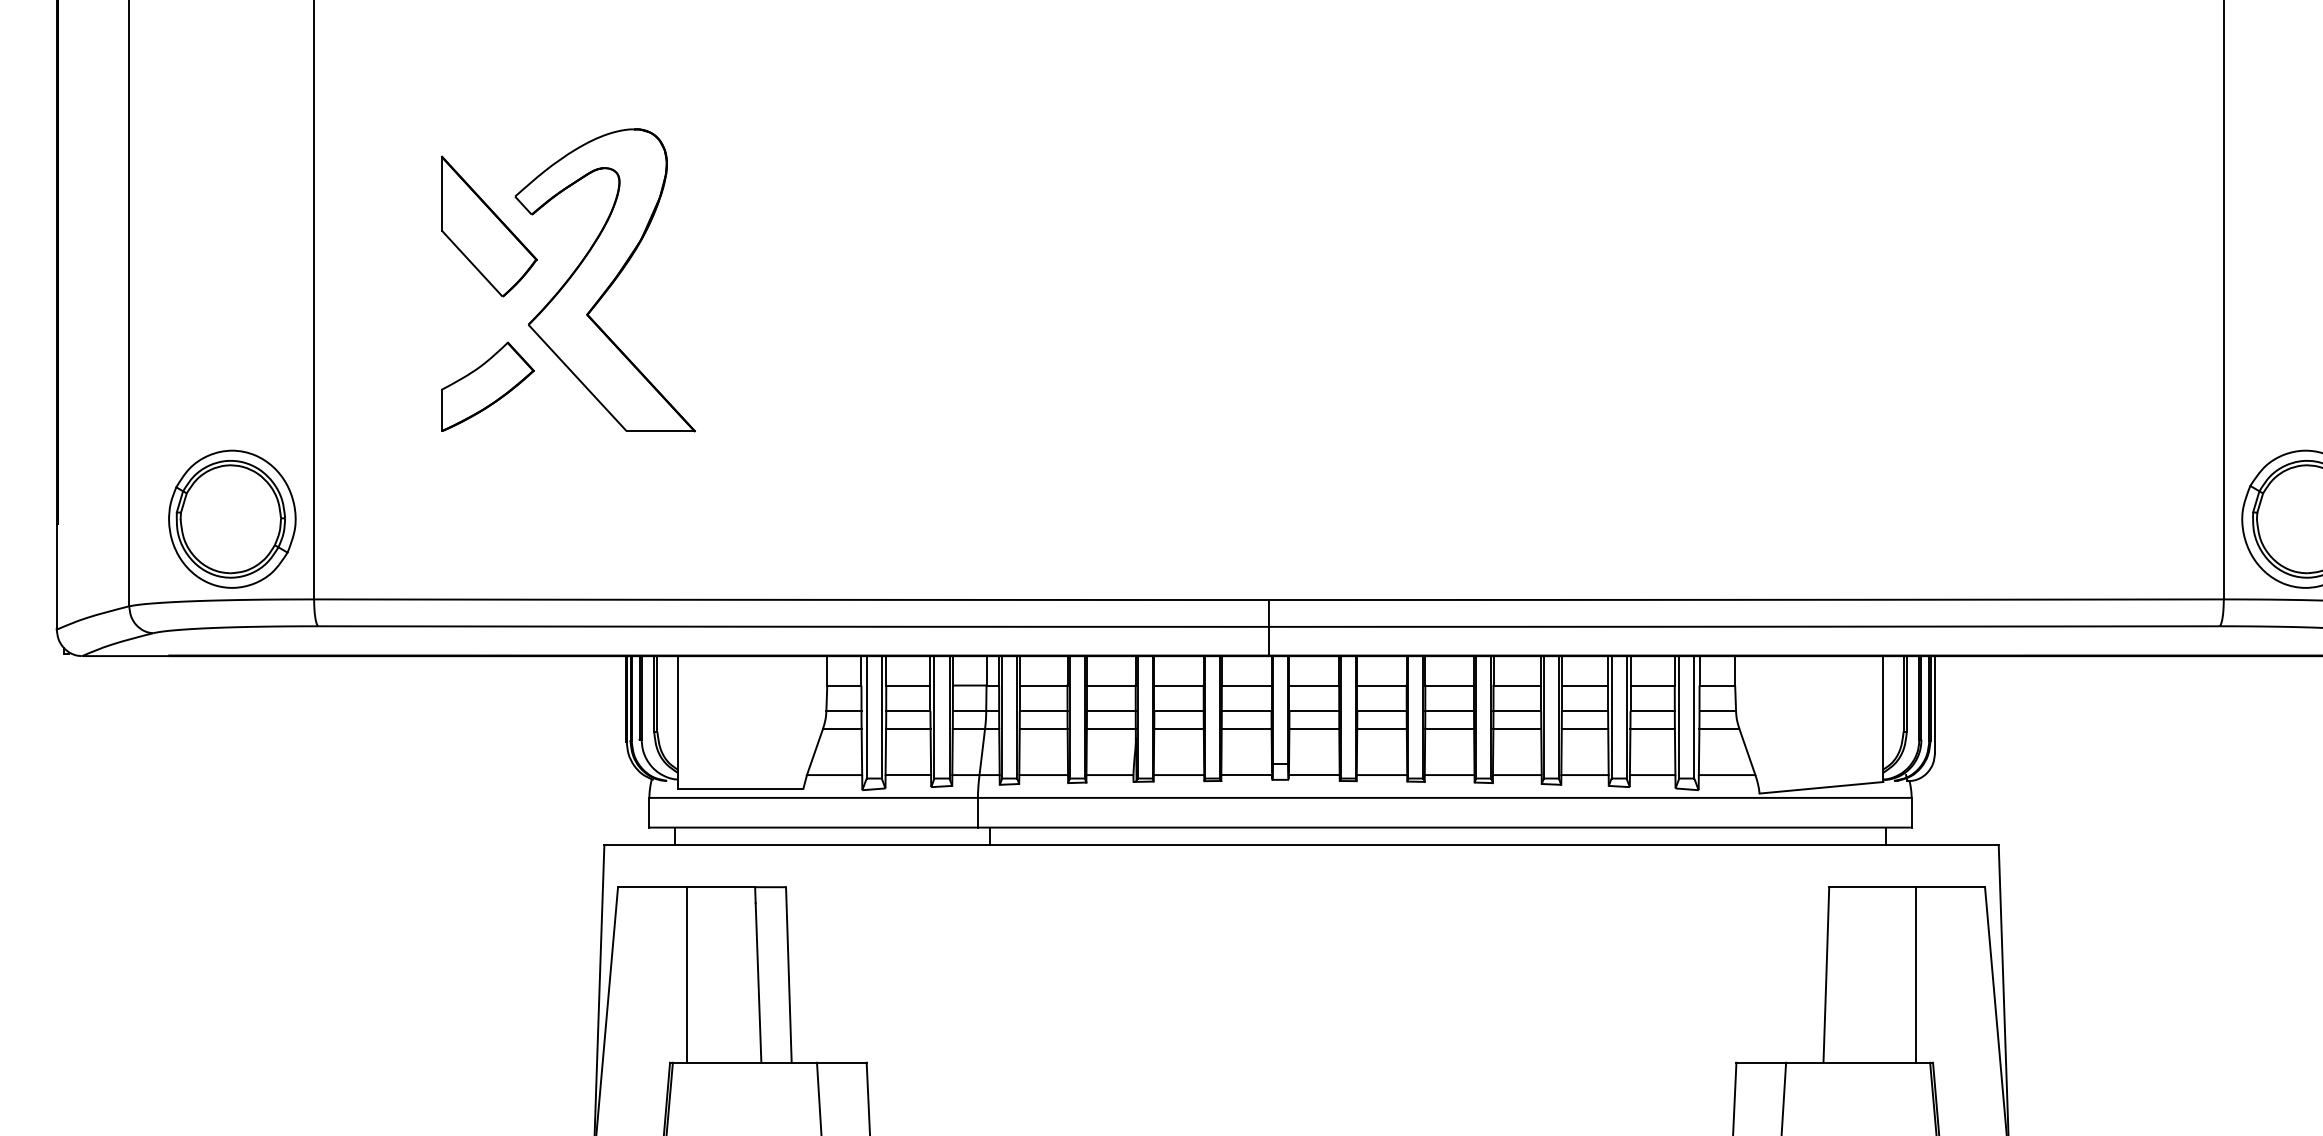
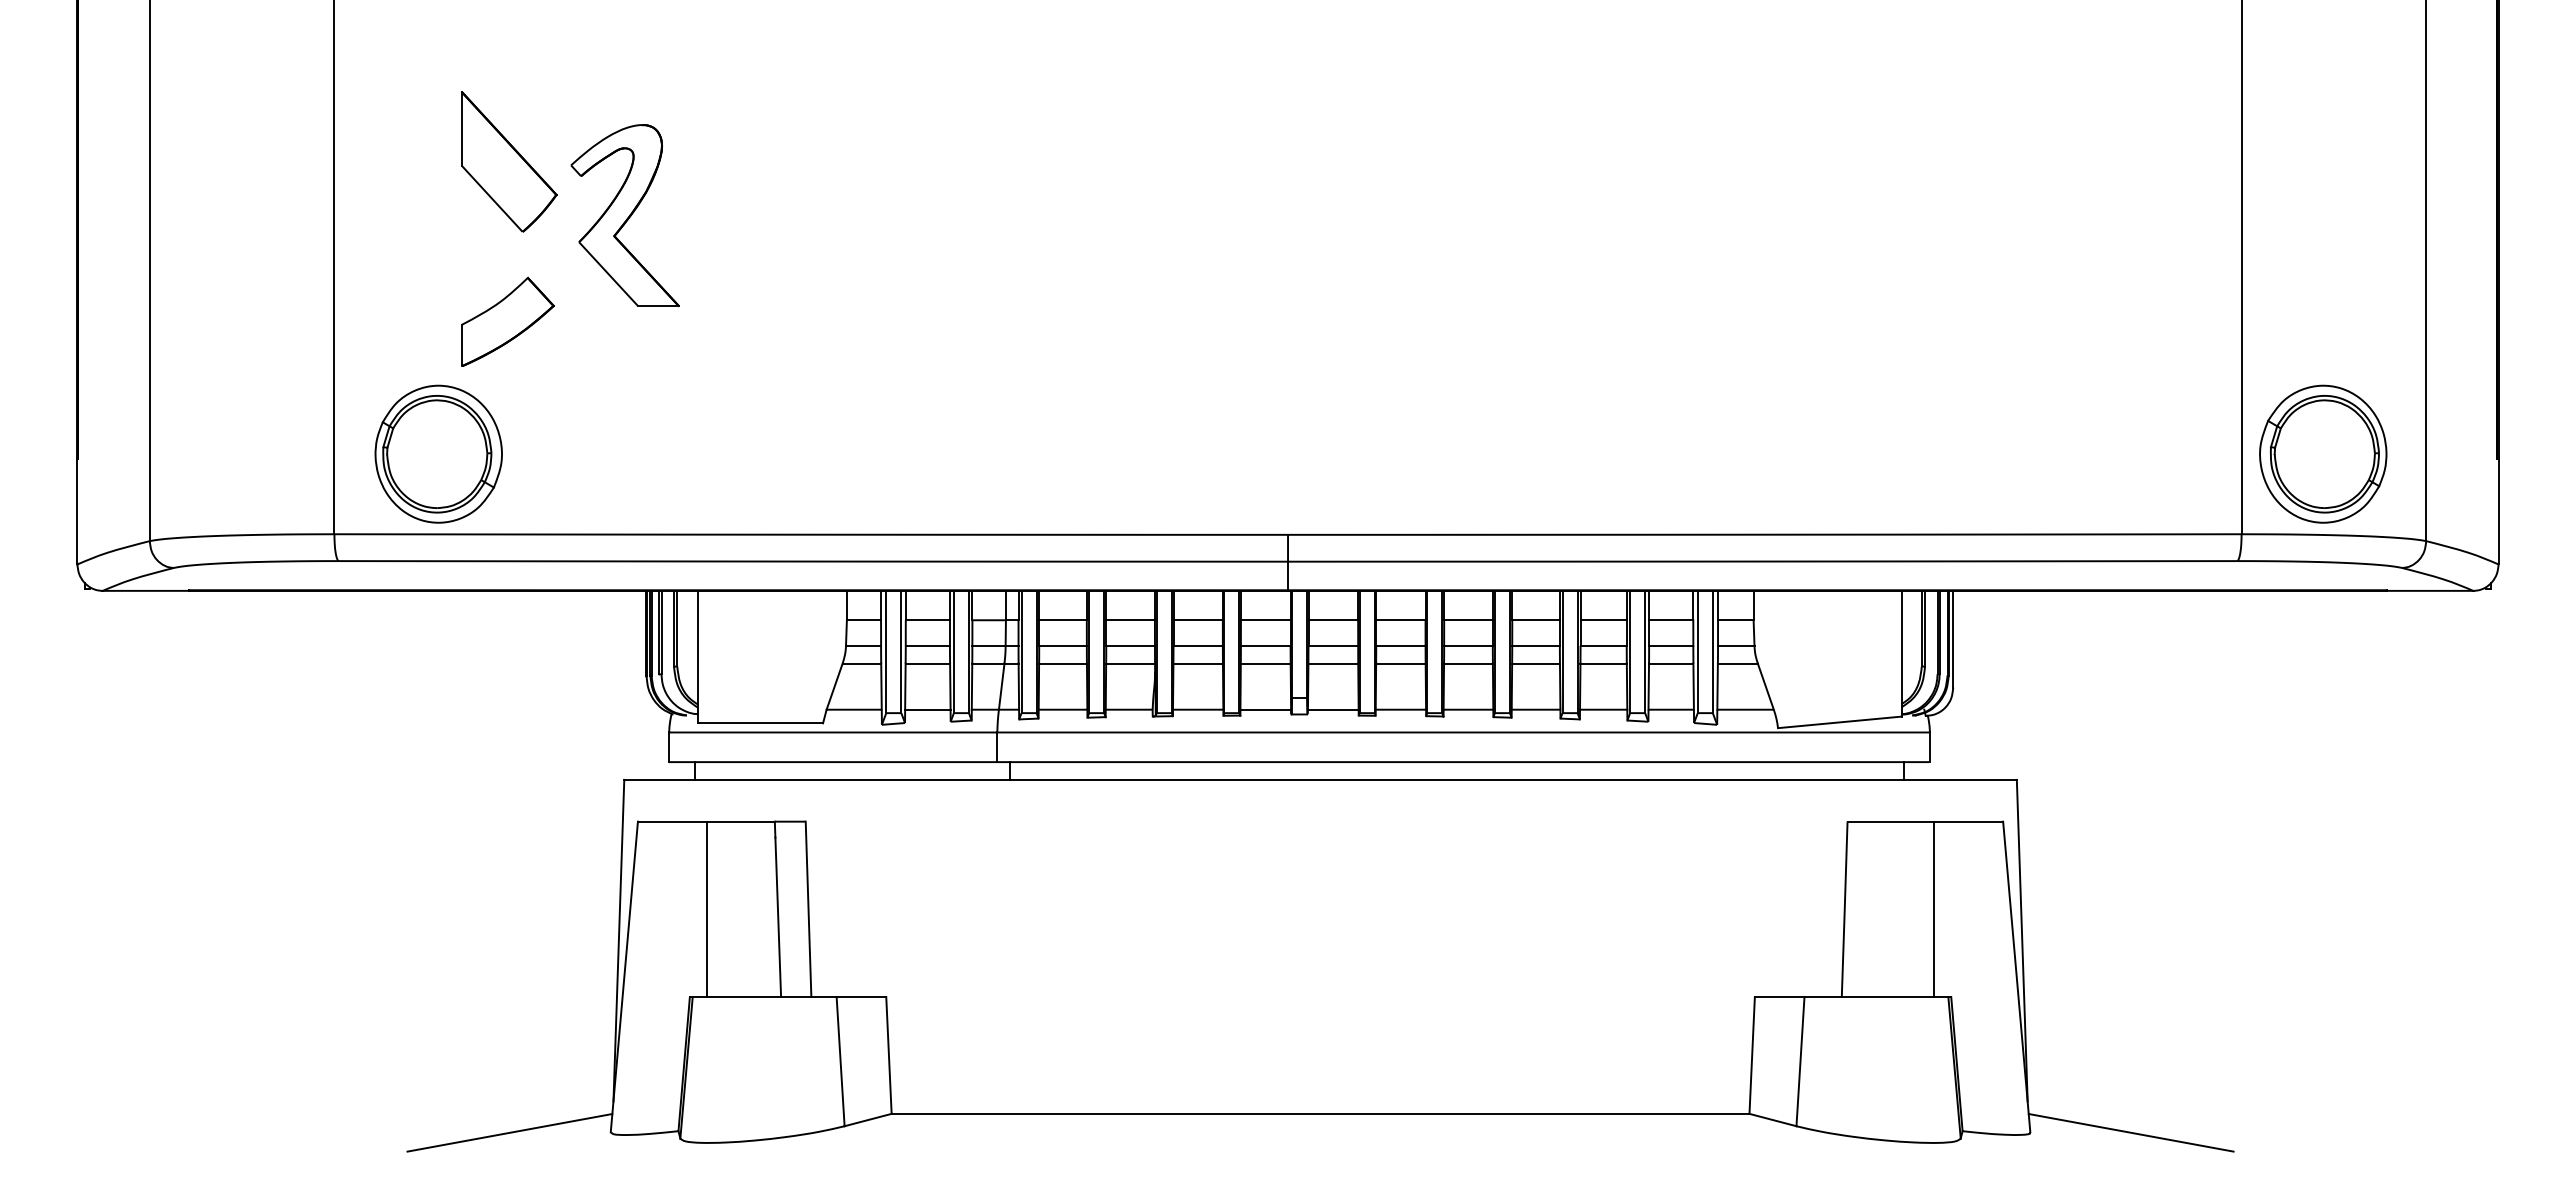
part: (604, 280) -> (624, 215), size x0.6
part: (232, 518) -> (438, 453), moved

